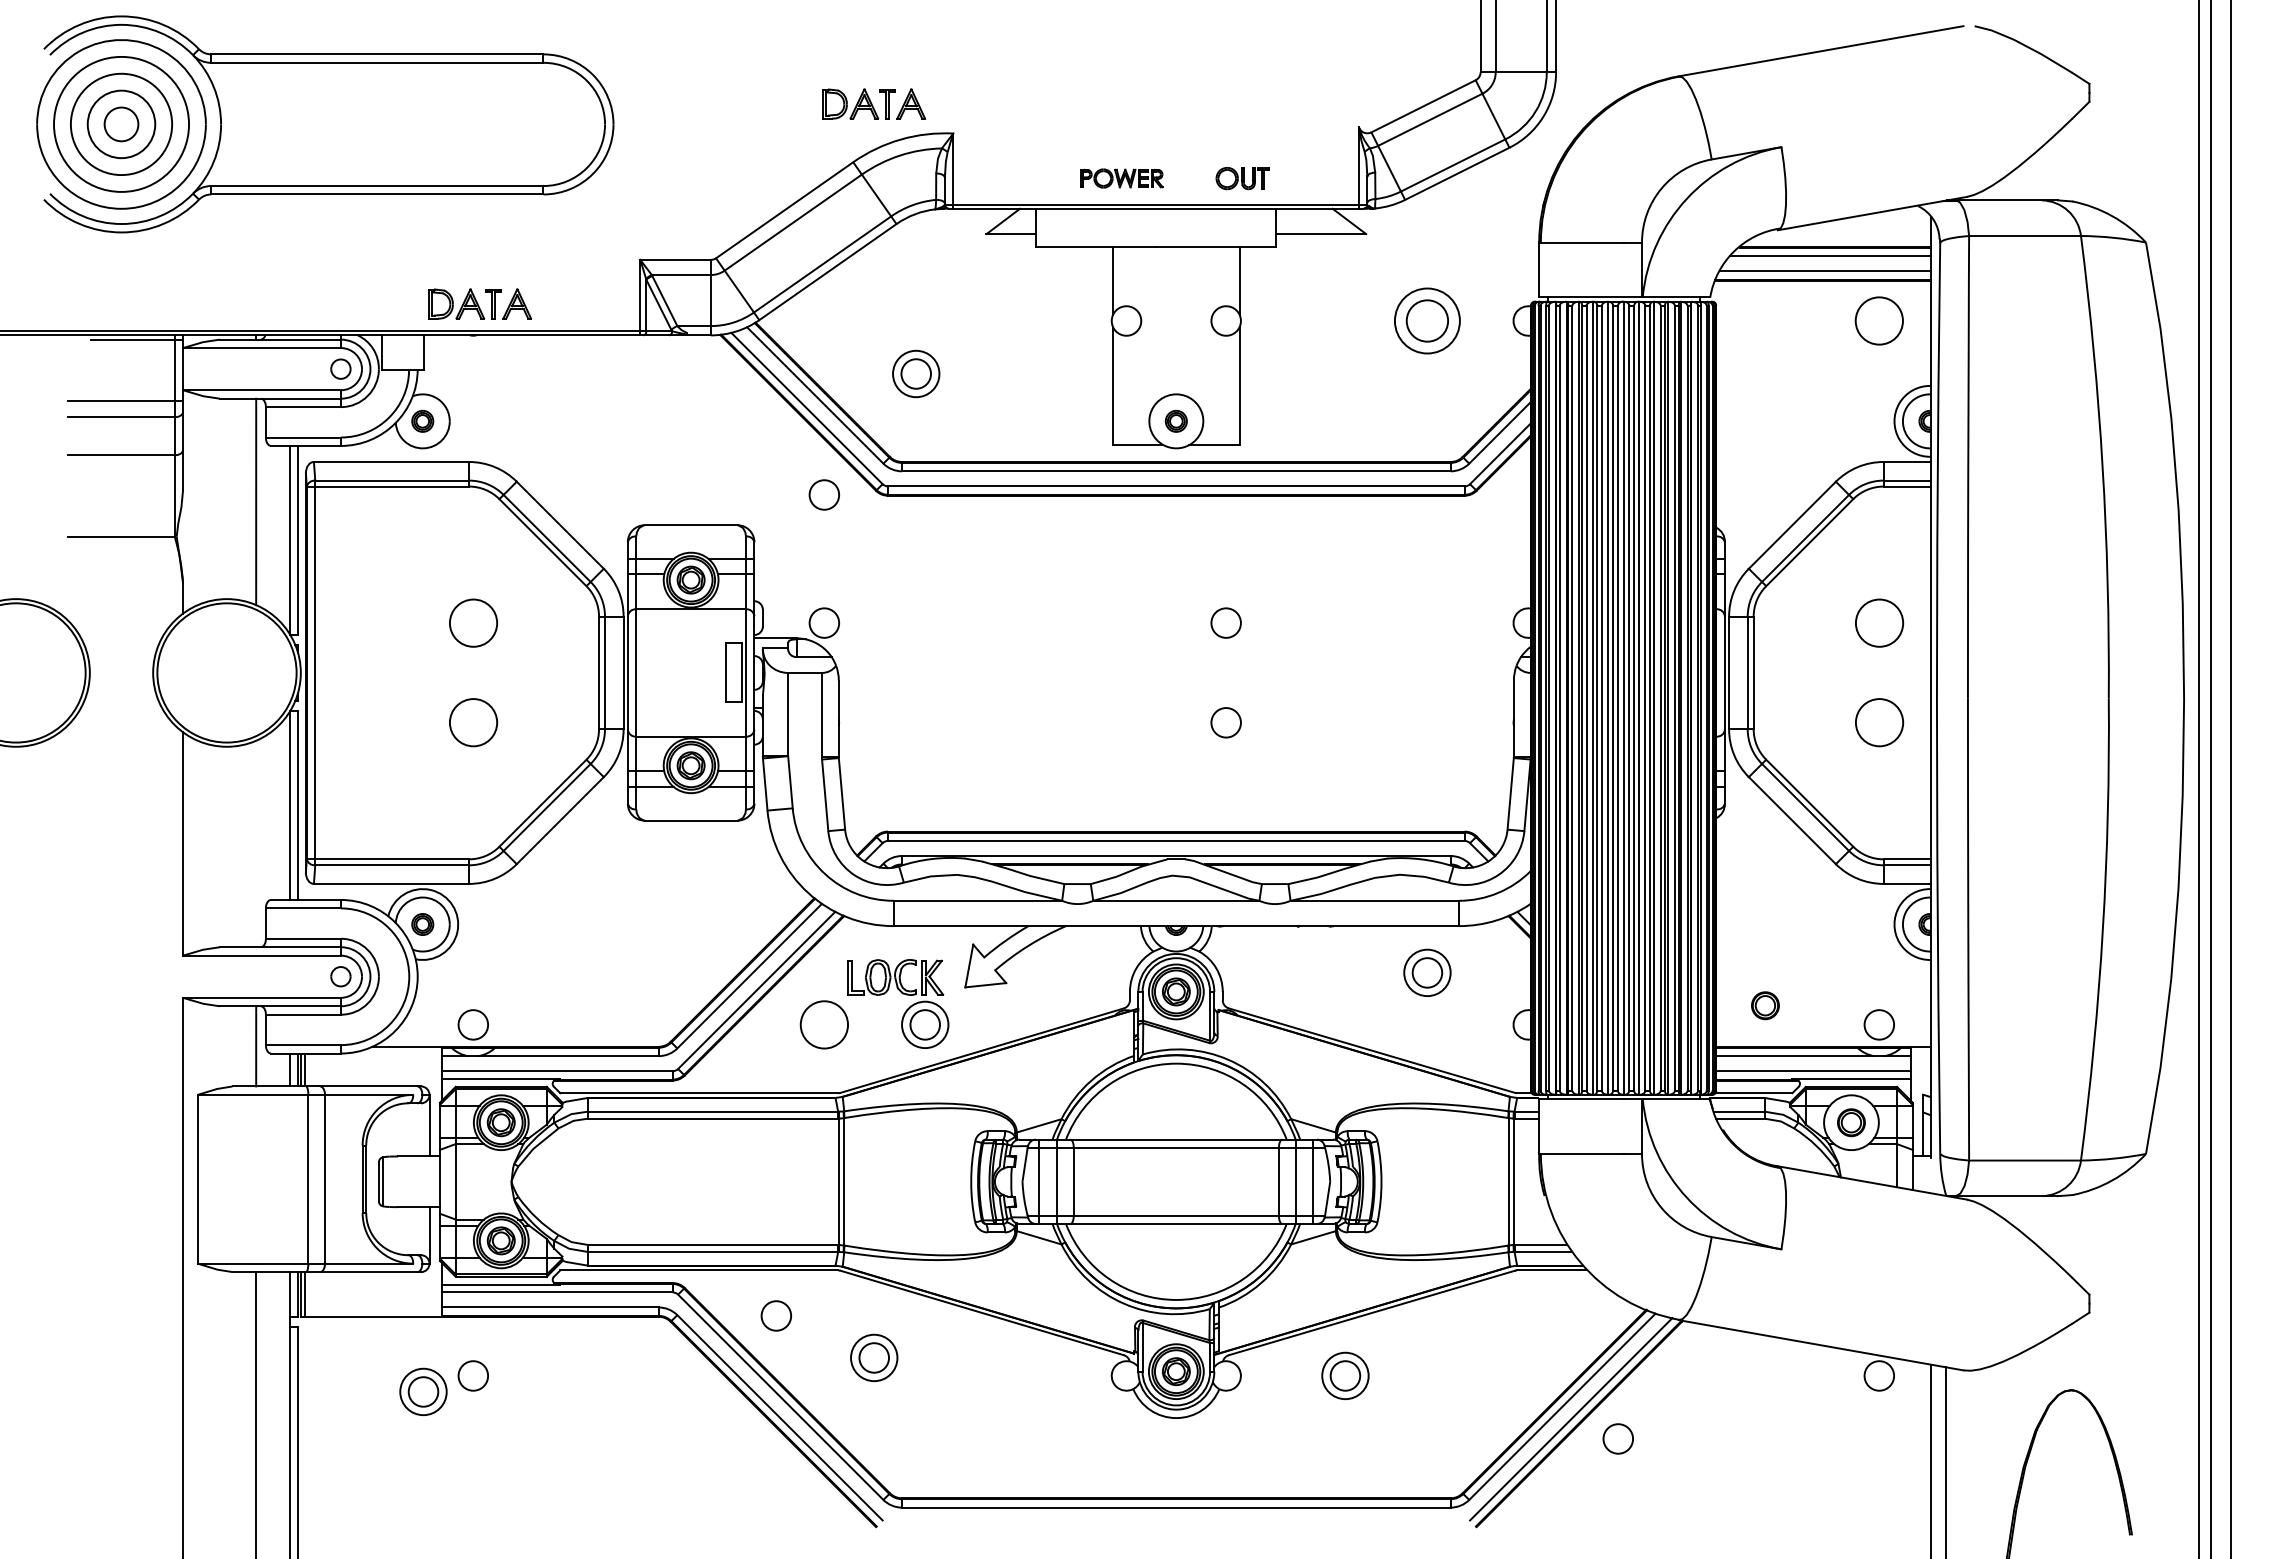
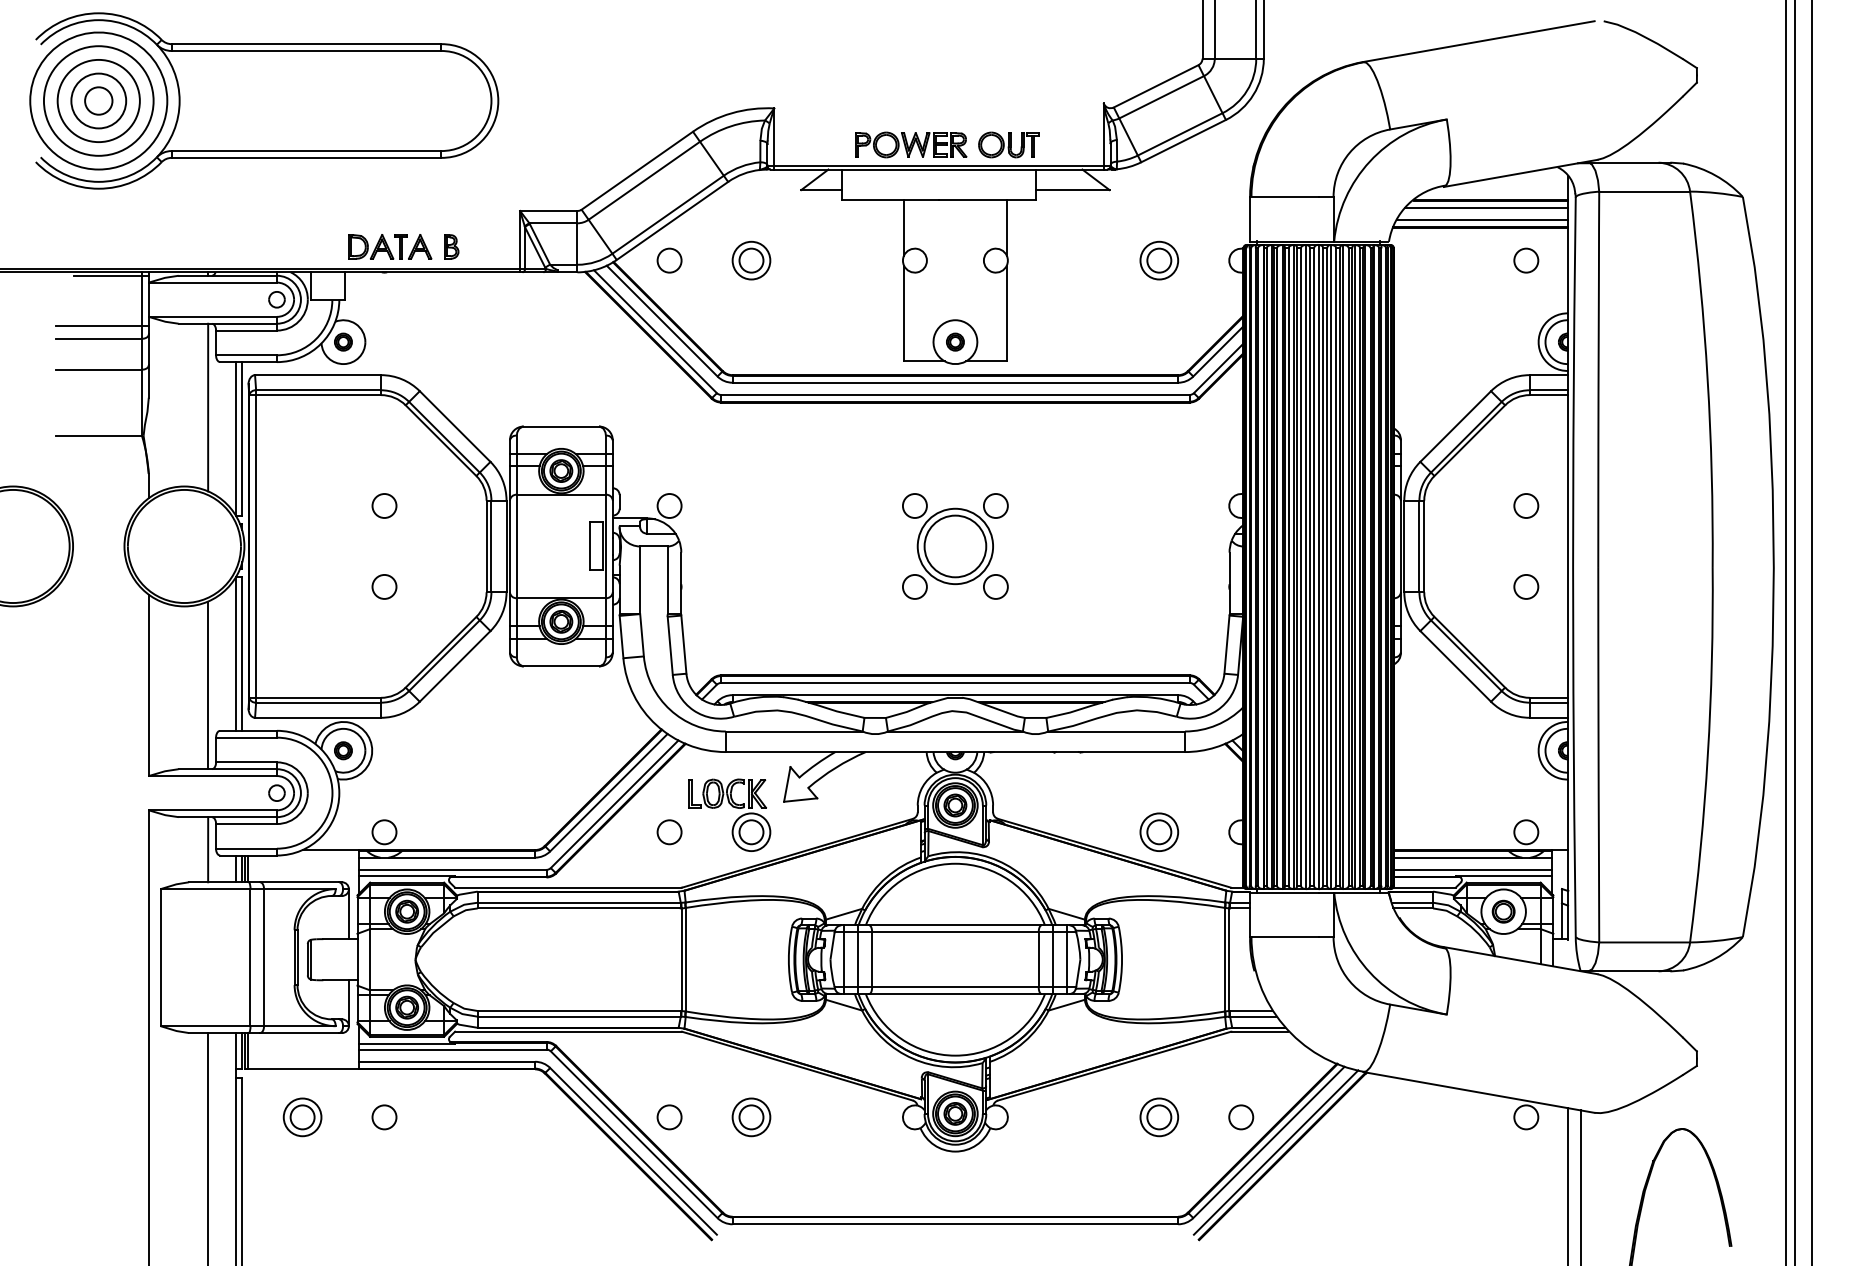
part: (873, 103) -> (709, 84), removed
part: (1121, 178) -> (910, 144), size x1.67
part: (1242, 178) -> (1009, 144), size x1.43
part: (555, 303) -> (451, 246), added
part: (1427, 320) -> (1159, 260), size x0.71
circle: (1879, 320) -> (1526, 260), size x0.62
part: (916, 373) -> (751, 260), moved
circle: (823, 494) -> (668, 260), moved
circle: (472, 622) -> (383, 505), size x0.62
circle: (1878, 622) -> (1525, 505), size x0.62
part: (1166, 672) -> (947, 546), added
circle: (472, 722) -> (383, 586), size x0.62
circle: (1878, 722) -> (1525, 586), size x0.62
line: (256, 843) -> (208, 684), added
part: (1427, 972) -> (1159, 831), moved
part: (1765, 1005) -> (1433, 816), removed
circle: (824, 1024) -> (669, 831), size x0.62
circle: (775, 1315) -> (668, 1117), moved
part: (874, 1357) -> (751, 1117), moved
part: (1345, 1375) -> (1159, 1117), moved
part: (423, 1391) -> (302, 1117), moved
circle: (1617, 1438) -> (1240, 1117), moved

